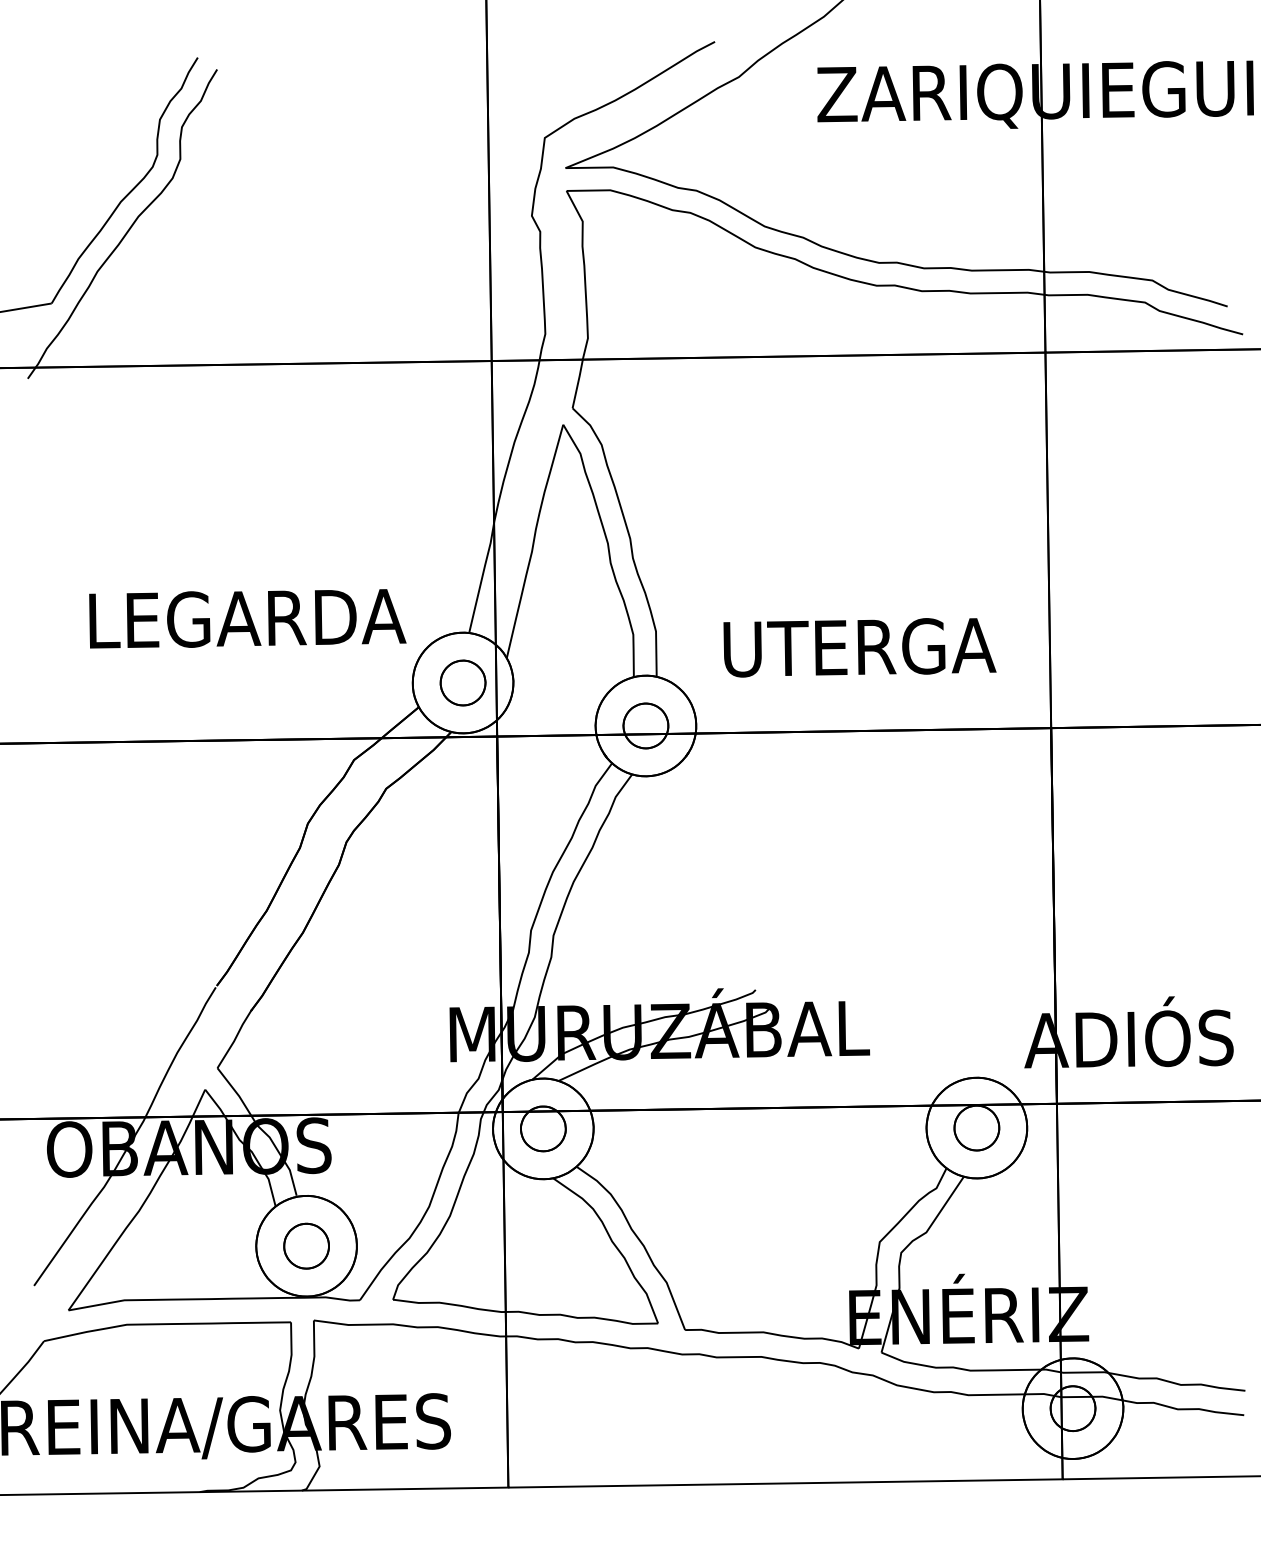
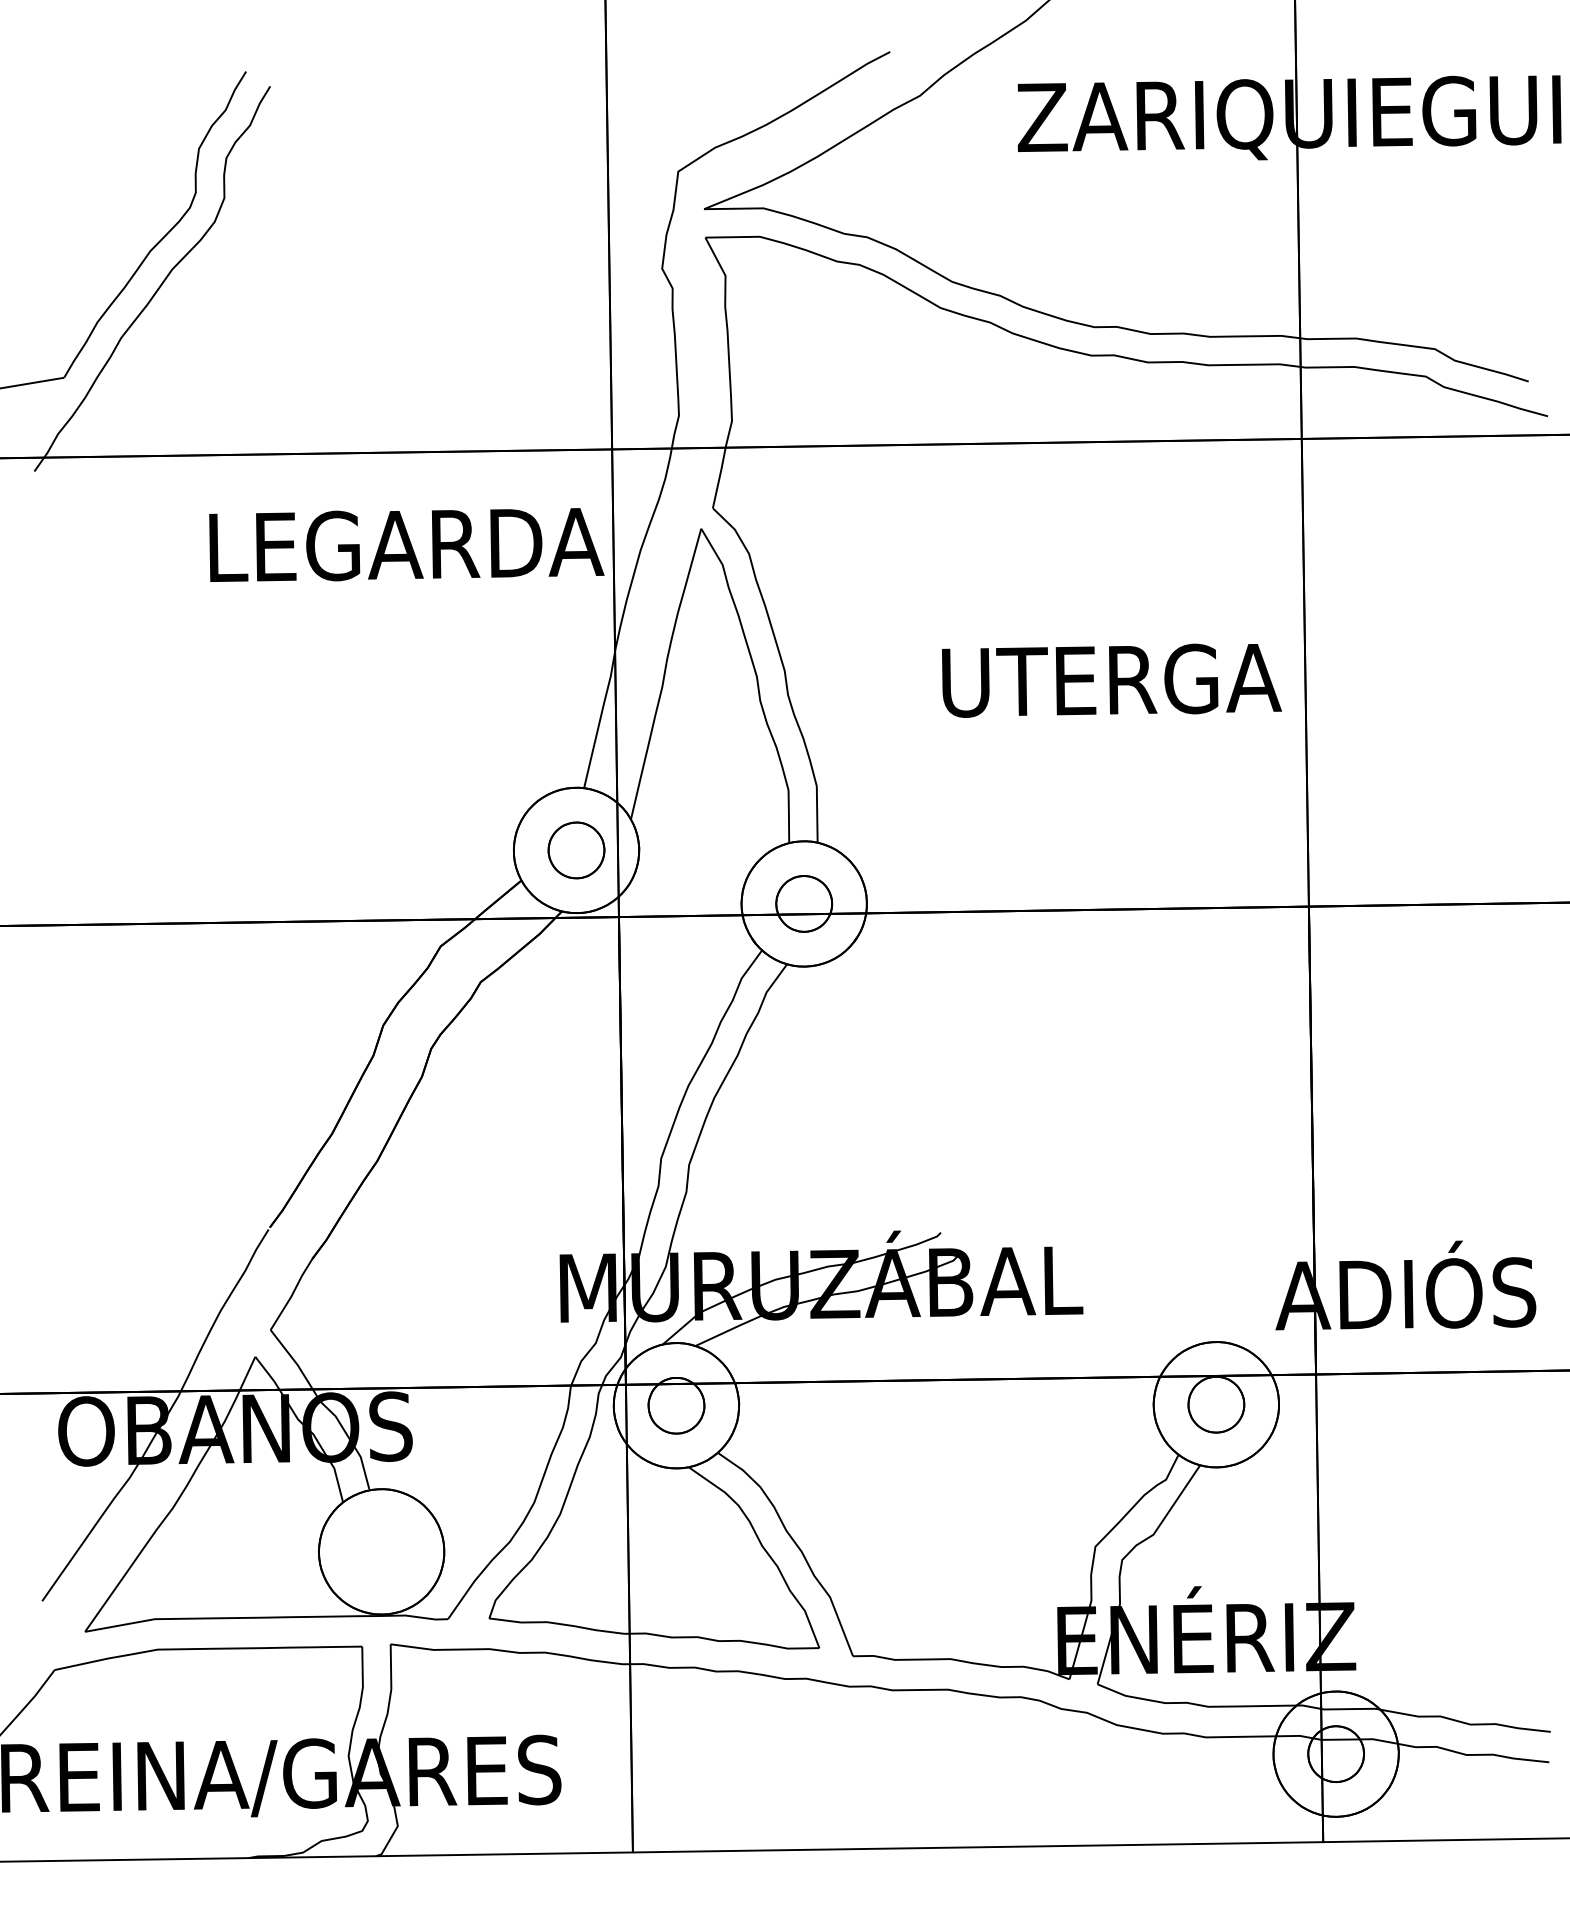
text: (247, 618) -> (406, 544), moved
text: (859, 647) -> (1111, 680), moved
part: (306, 1245) -> (381, 1550), removed

